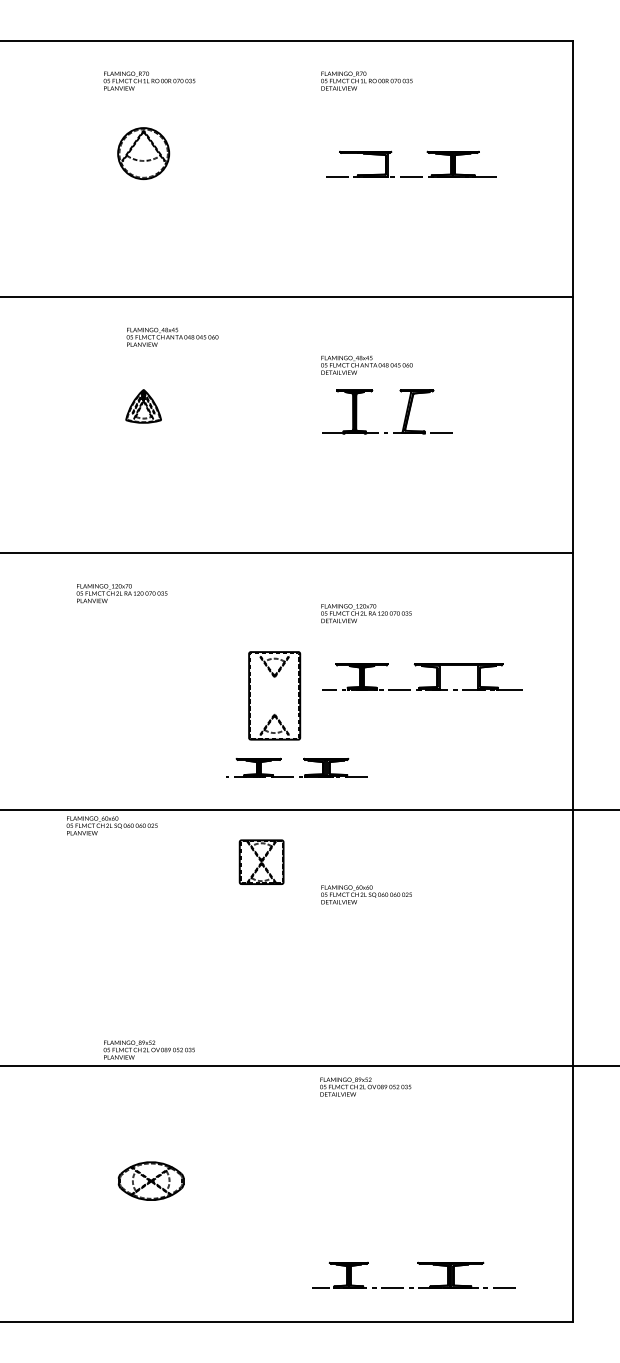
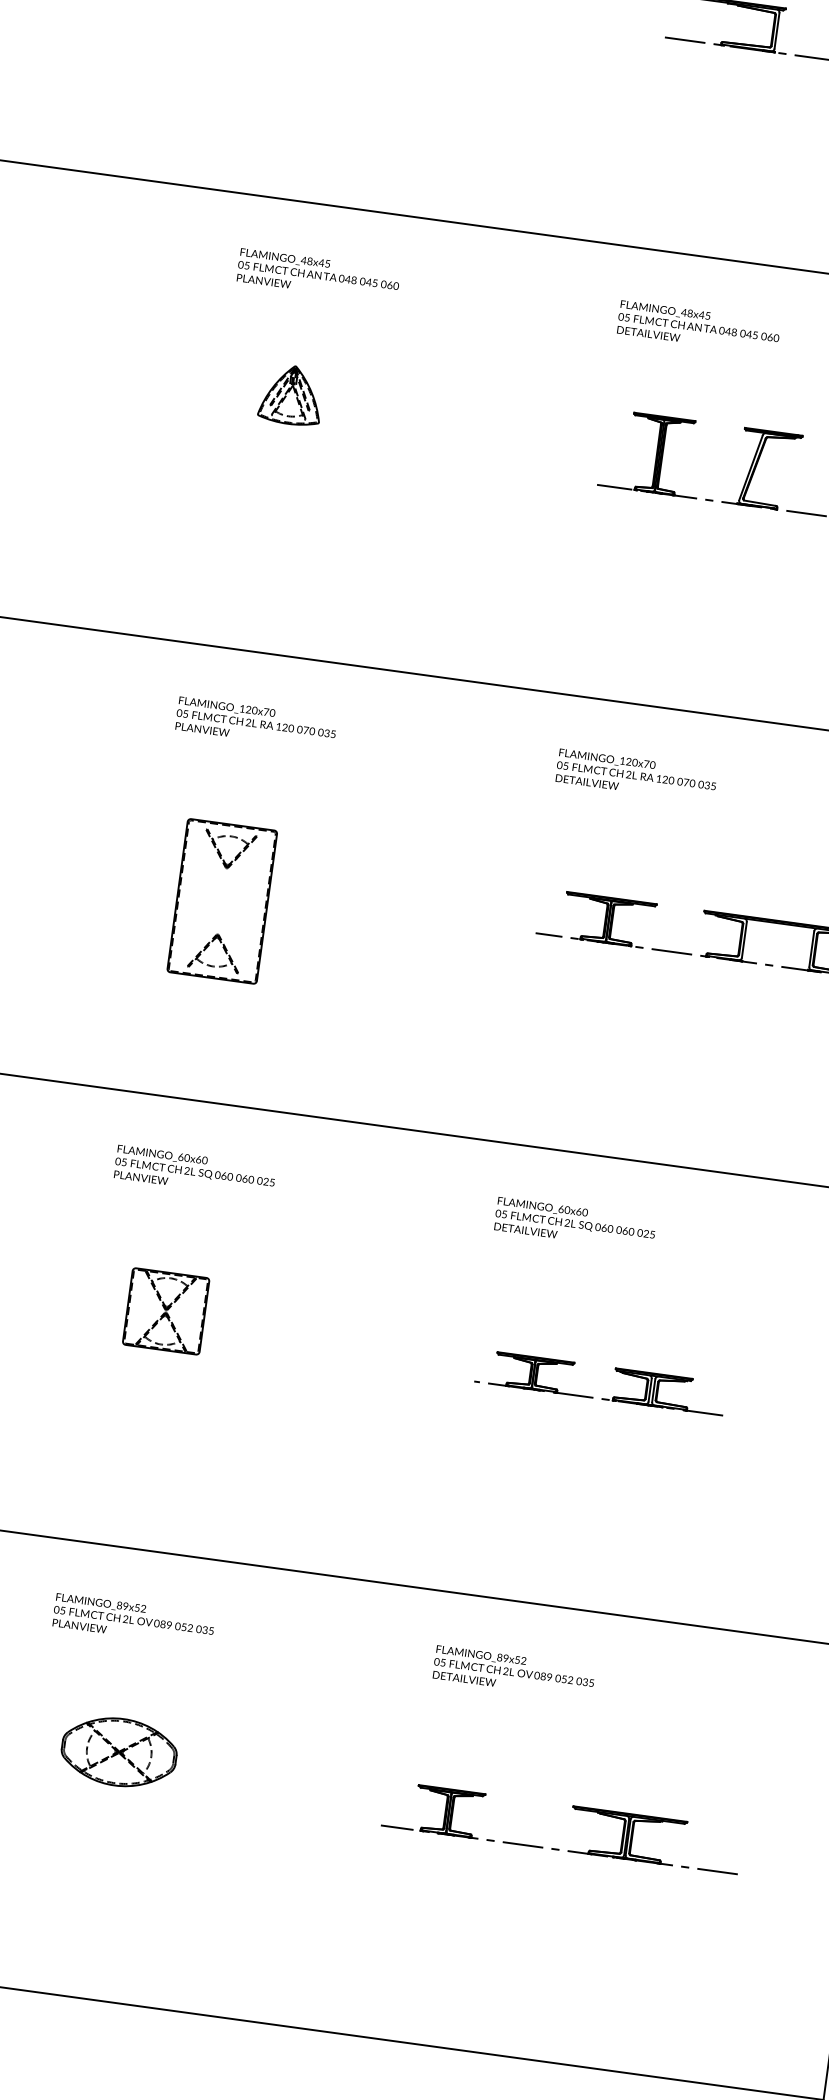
text: (172, 336) -> (318, 274), moved
text: (366, 364) -> (698, 326), moved
text: (121, 593) -> (255, 723), moved
text: (366, 613) -> (636, 775), moved
part: (274, 695) -> (222, 900), moved
part: (293, 776) -> (592, 1397), moved
text: (111, 825) -> (193, 1171), moved
part: (261, 861) -> (166, 1310), moved
text: (366, 894) -> (575, 1223), moved
text: (148, 1049) -> (132, 1619), moved
text: (365, 1086) -> (514, 1671), moved
part: (418, 1264) -> (573, 1809), moved

